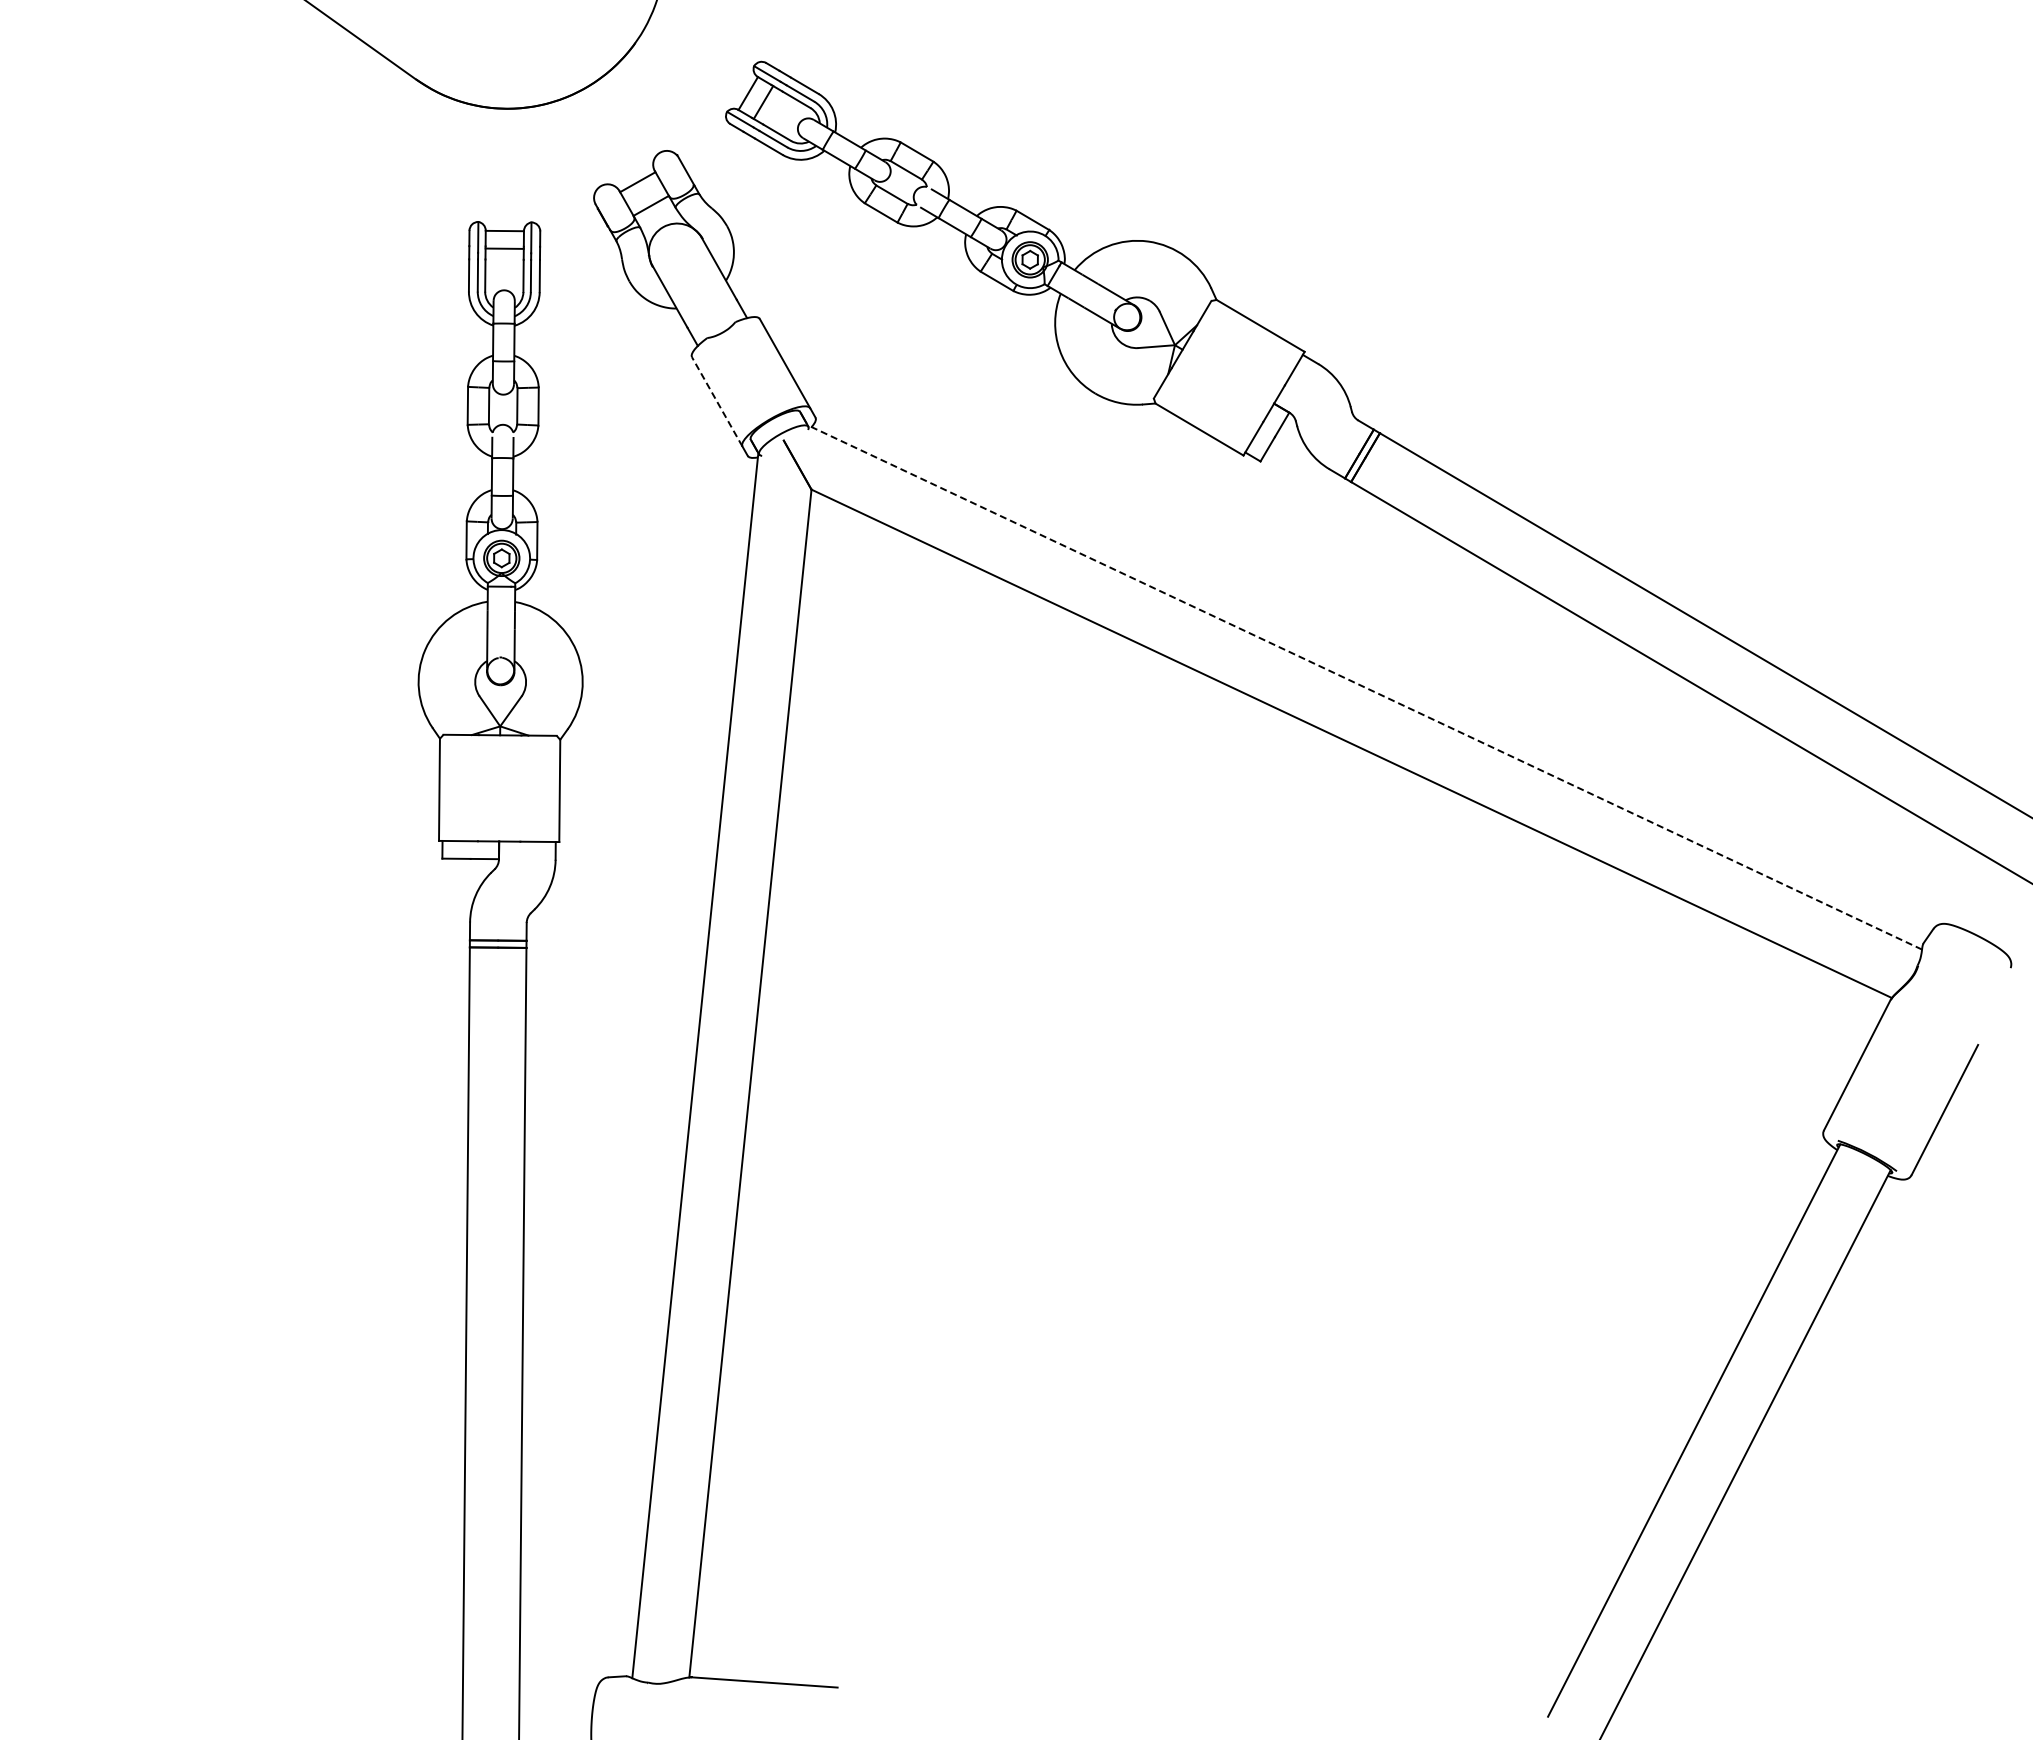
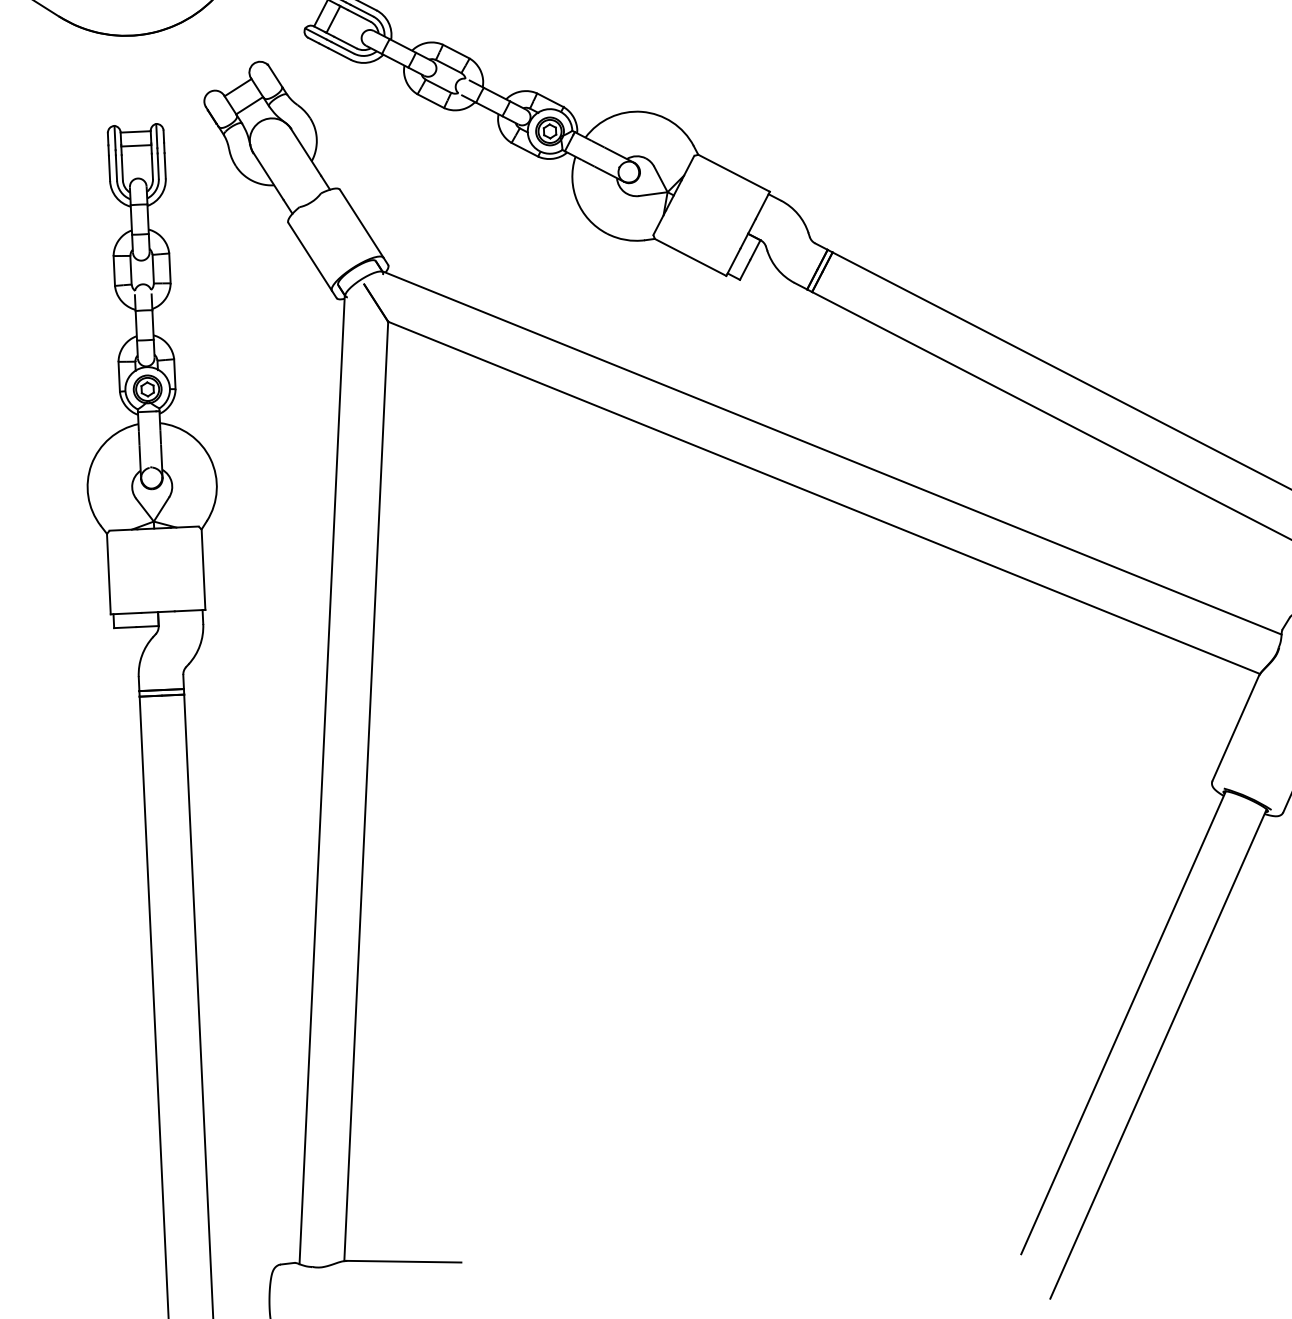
line: (716, 401) -> (309, 256), dashed -> solid
line: (1364, 687) -> (831, 453), dashed -> solid

